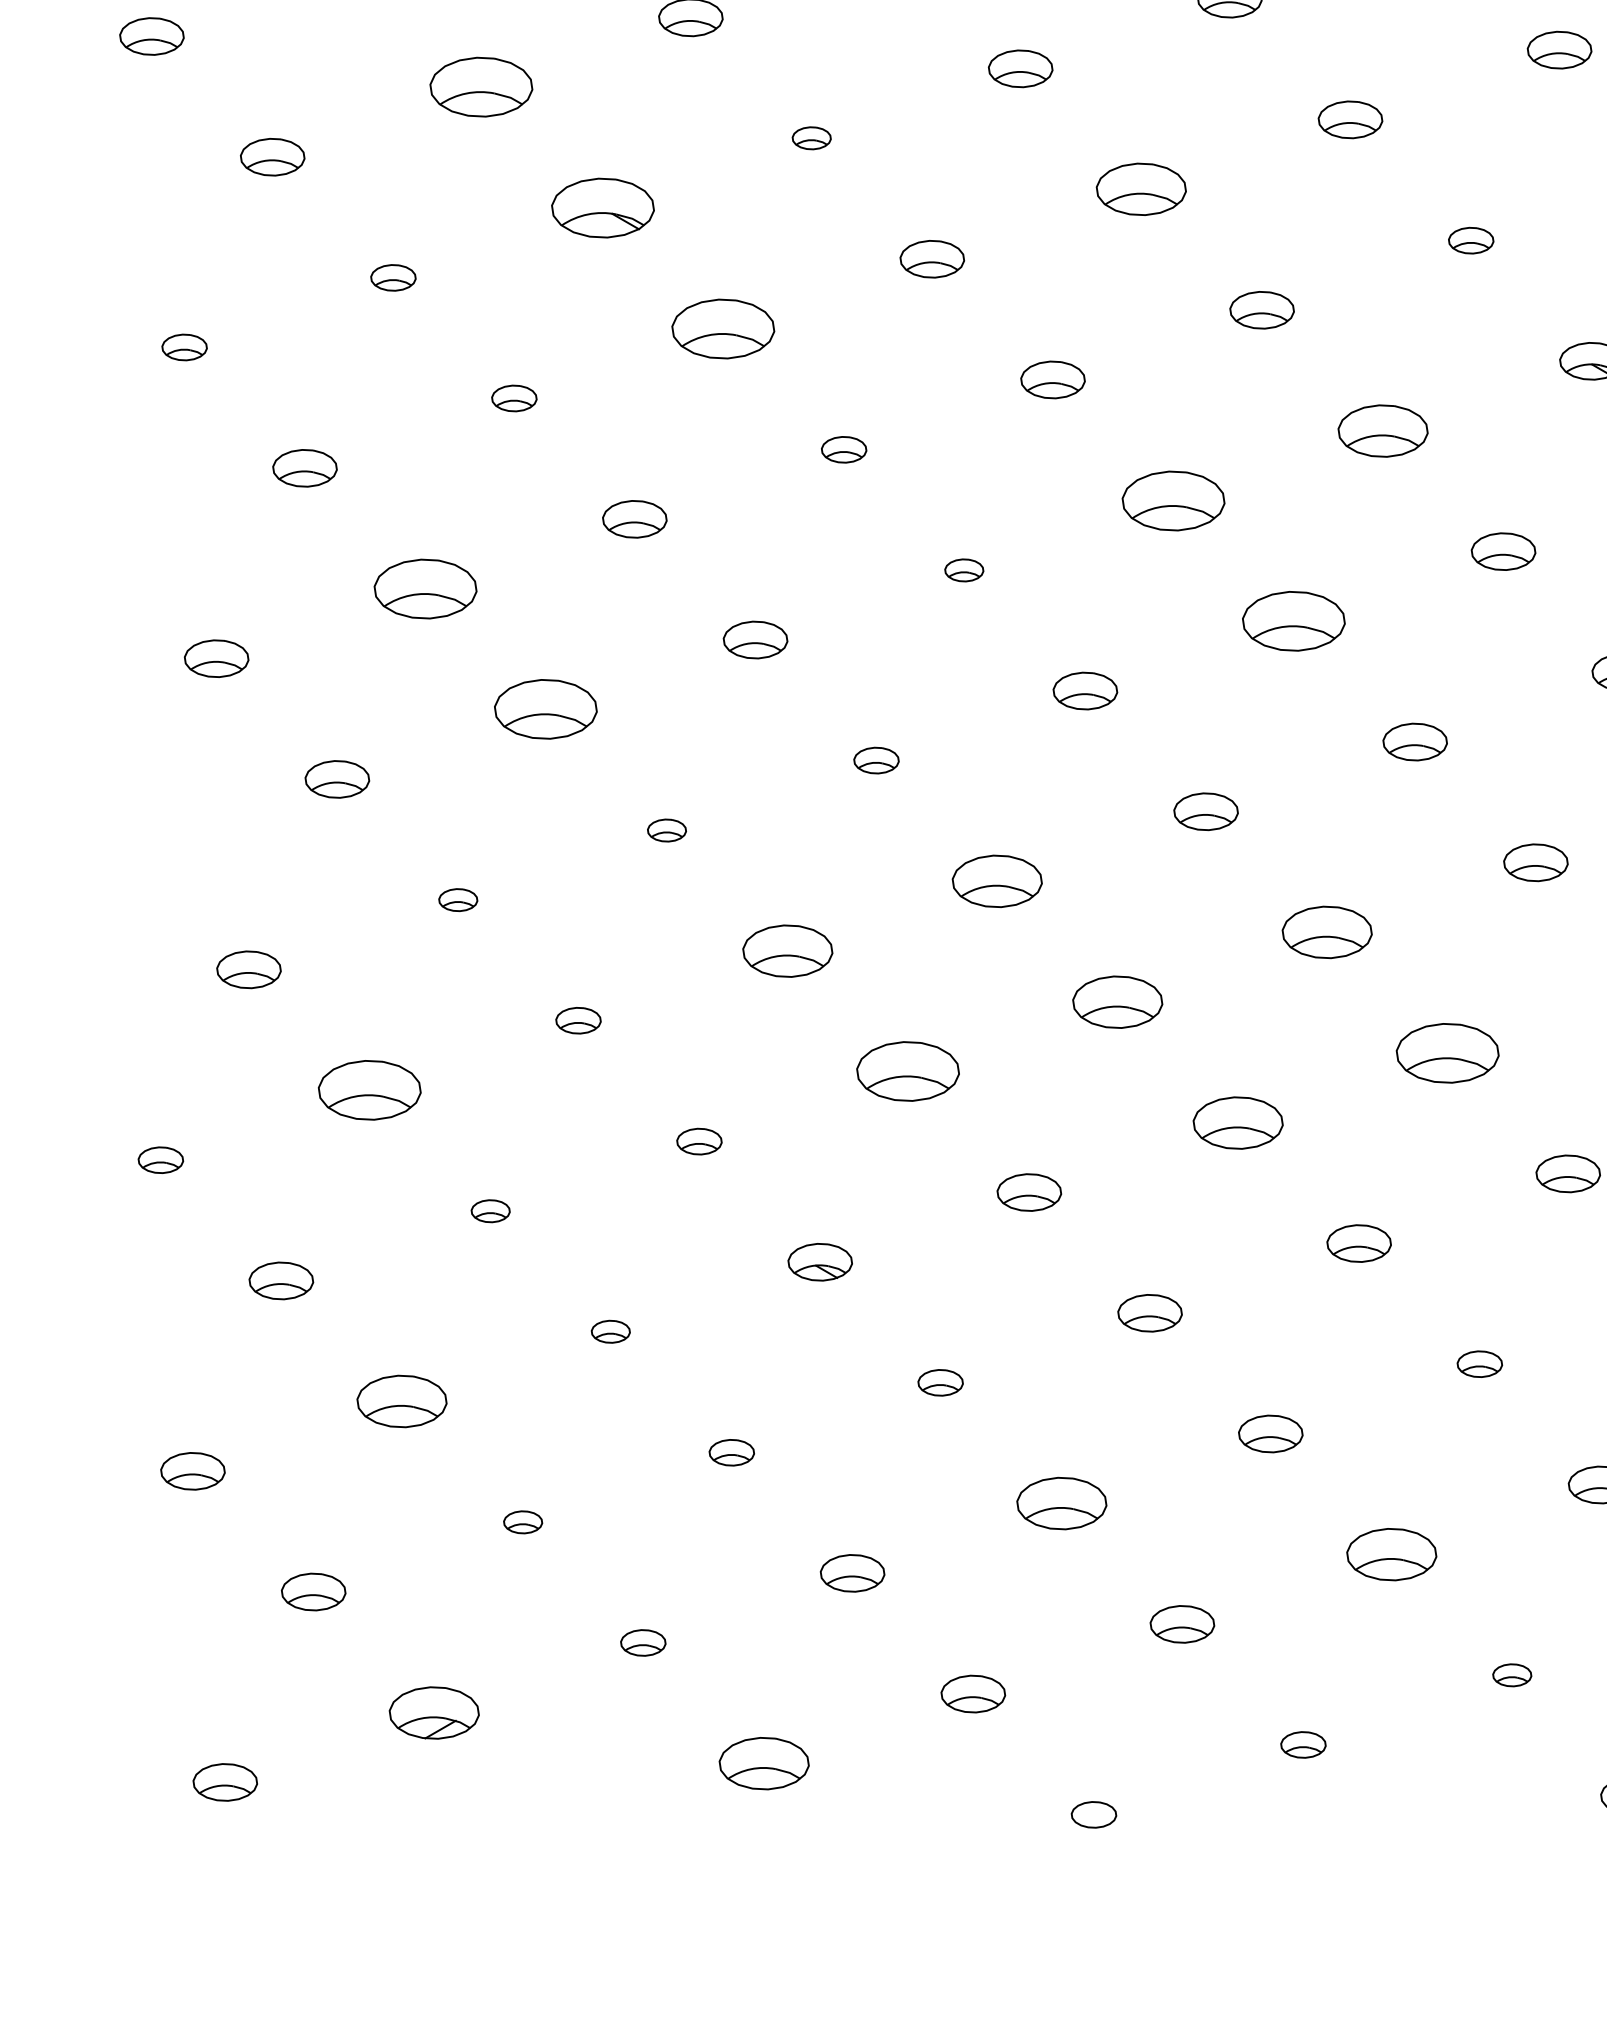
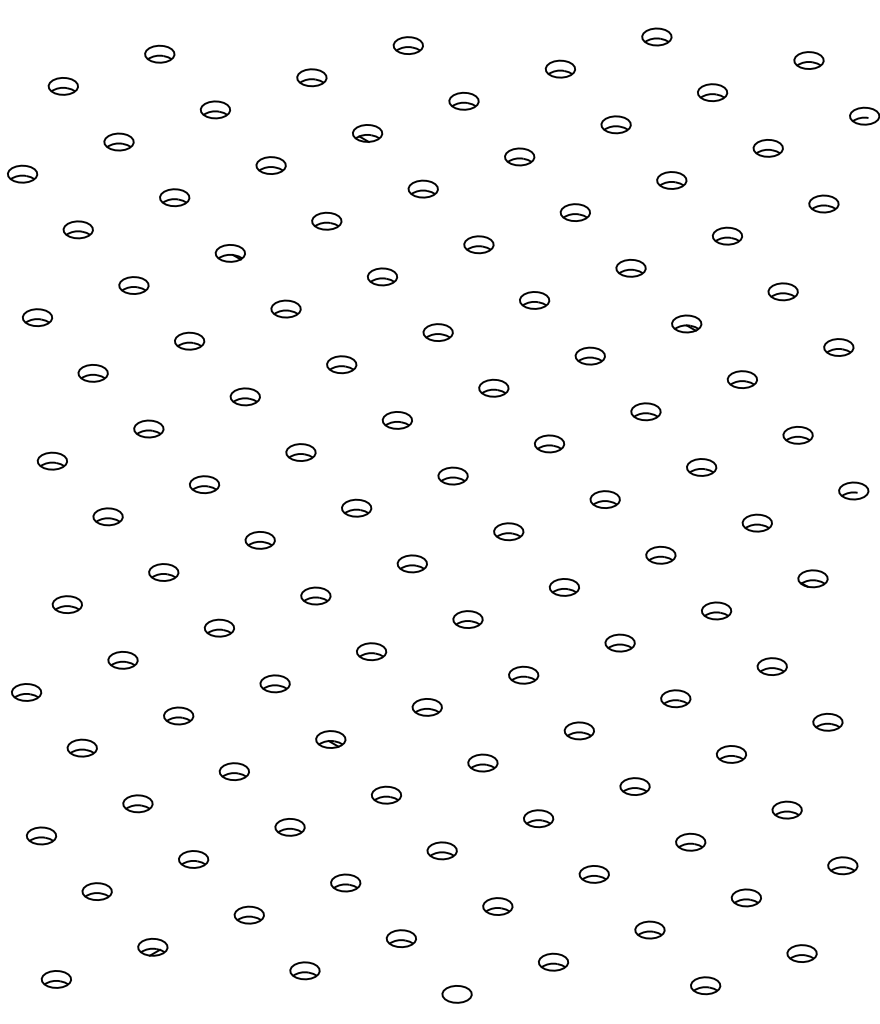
part: (481, 87) -> (174, 197), size x0.62
part: (810, 136) -> (326, 220), size x1.67
part: (1140, 188) -> (478, 244), size x0.71
part: (600, 208) -> (229, 253), size x0.62
part: (1470, 240) -> (630, 268), size x1.43
part: (392, 277) -> (133, 285), size x1.43
part: (722, 327) -> (285, 308), size x0.62
part: (184, 347) -> (37, 317), size x1.43
part: (513, 397) -> (189, 340), size x1.43
part: (1381, 429) -> (589, 355), size x0.71
part: (843, 449) -> (341, 364), size x1.43
part: (1173, 498) -> (493, 387), size x0.62
part: (962, 570) -> (396, 420), size x1.67
part: (424, 587) -> (148, 428), size x0.62
part: (1294, 620) -> (549, 443), size x0.62
part: (546, 709) -> (204, 484), size x0.62
part: (875, 759) -> (356, 507), size x1.43
part: (665, 830) -> (259, 540), size x1.67
part: (995, 880) -> (411, 563), size x0.71
part: (457, 900) -> (163, 572), size x1.67
part: (1324, 932) -> (563, 587), size x0.71
part: (787, 949) -> (315, 595), size x0.71
part: (1116, 1002) -> (467, 619), size x0.71
part: (576, 1019) -> (218, 627), size x1.43
part: (1446, 1051) -> (619, 642), size x0.62
part: (908, 1071) -> (371, 651), size x0.62
part: (368, 1090) -> (122, 660), size x0.62
part: (1238, 1121) -> (523, 674), size x0.71
part: (698, 1140) -> (274, 683), size x1.43
part: (160, 1160) -> (26, 692), size x1.43
part: (490, 1210) -> (178, 715), size x1.67
part: (609, 1331) -> (233, 771), size x1.67
part: (1478, 1364) -> (634, 786), size x1.43
part: (938, 1381) -> (385, 794), size x1.43
part: (401, 1400) -> (137, 803), size x0.71
part: (730, 1453) -> (289, 827), size x1.43
part: (1060, 1502) -> (441, 850), size x0.71
part: (522, 1522) -> (193, 859), size x1.67
part: (1389, 1554) -> (593, 874), size x0.71
part: (641, 1641) -> (248, 914), size x1.43
part: (1511, 1674) -> (649, 929), size x1.67
part: (433, 1711) -> (152, 946), size x0.71
part: (1303, 1743) -> (553, 961), size x1.43
part: (763, 1763) -> (304, 970), size x0.71
part: (1092, 1815) -> (456, 994), size x1.43

